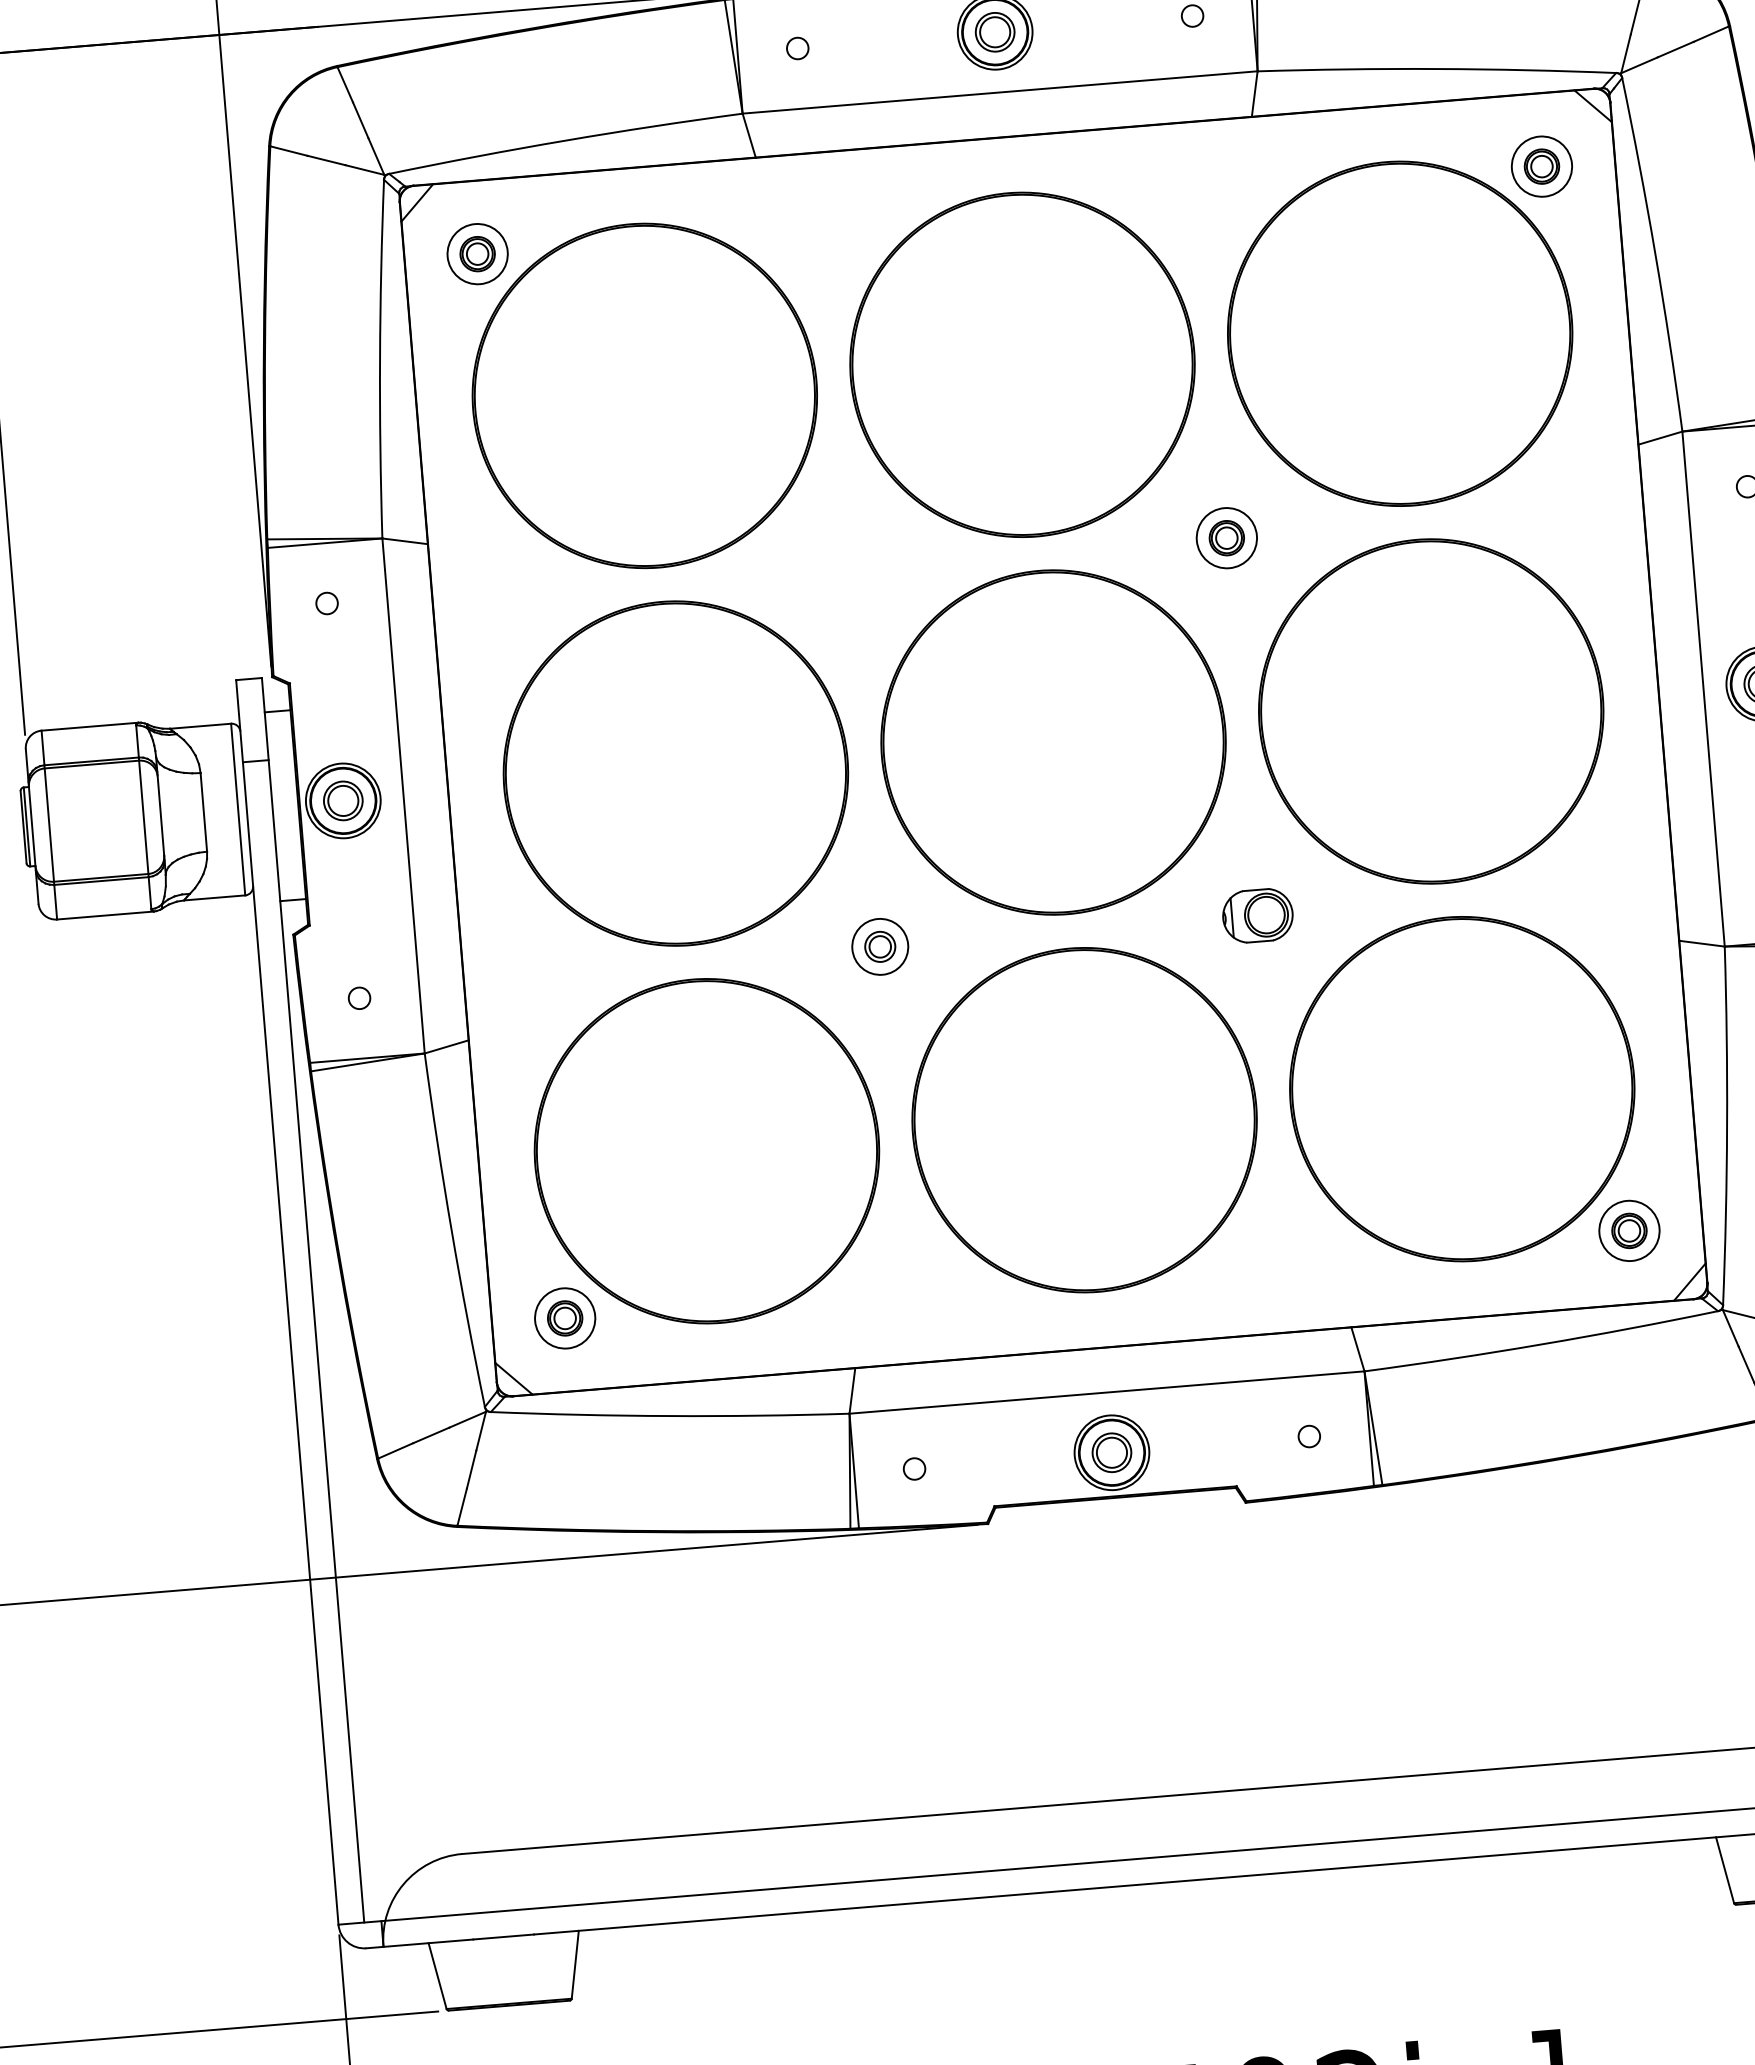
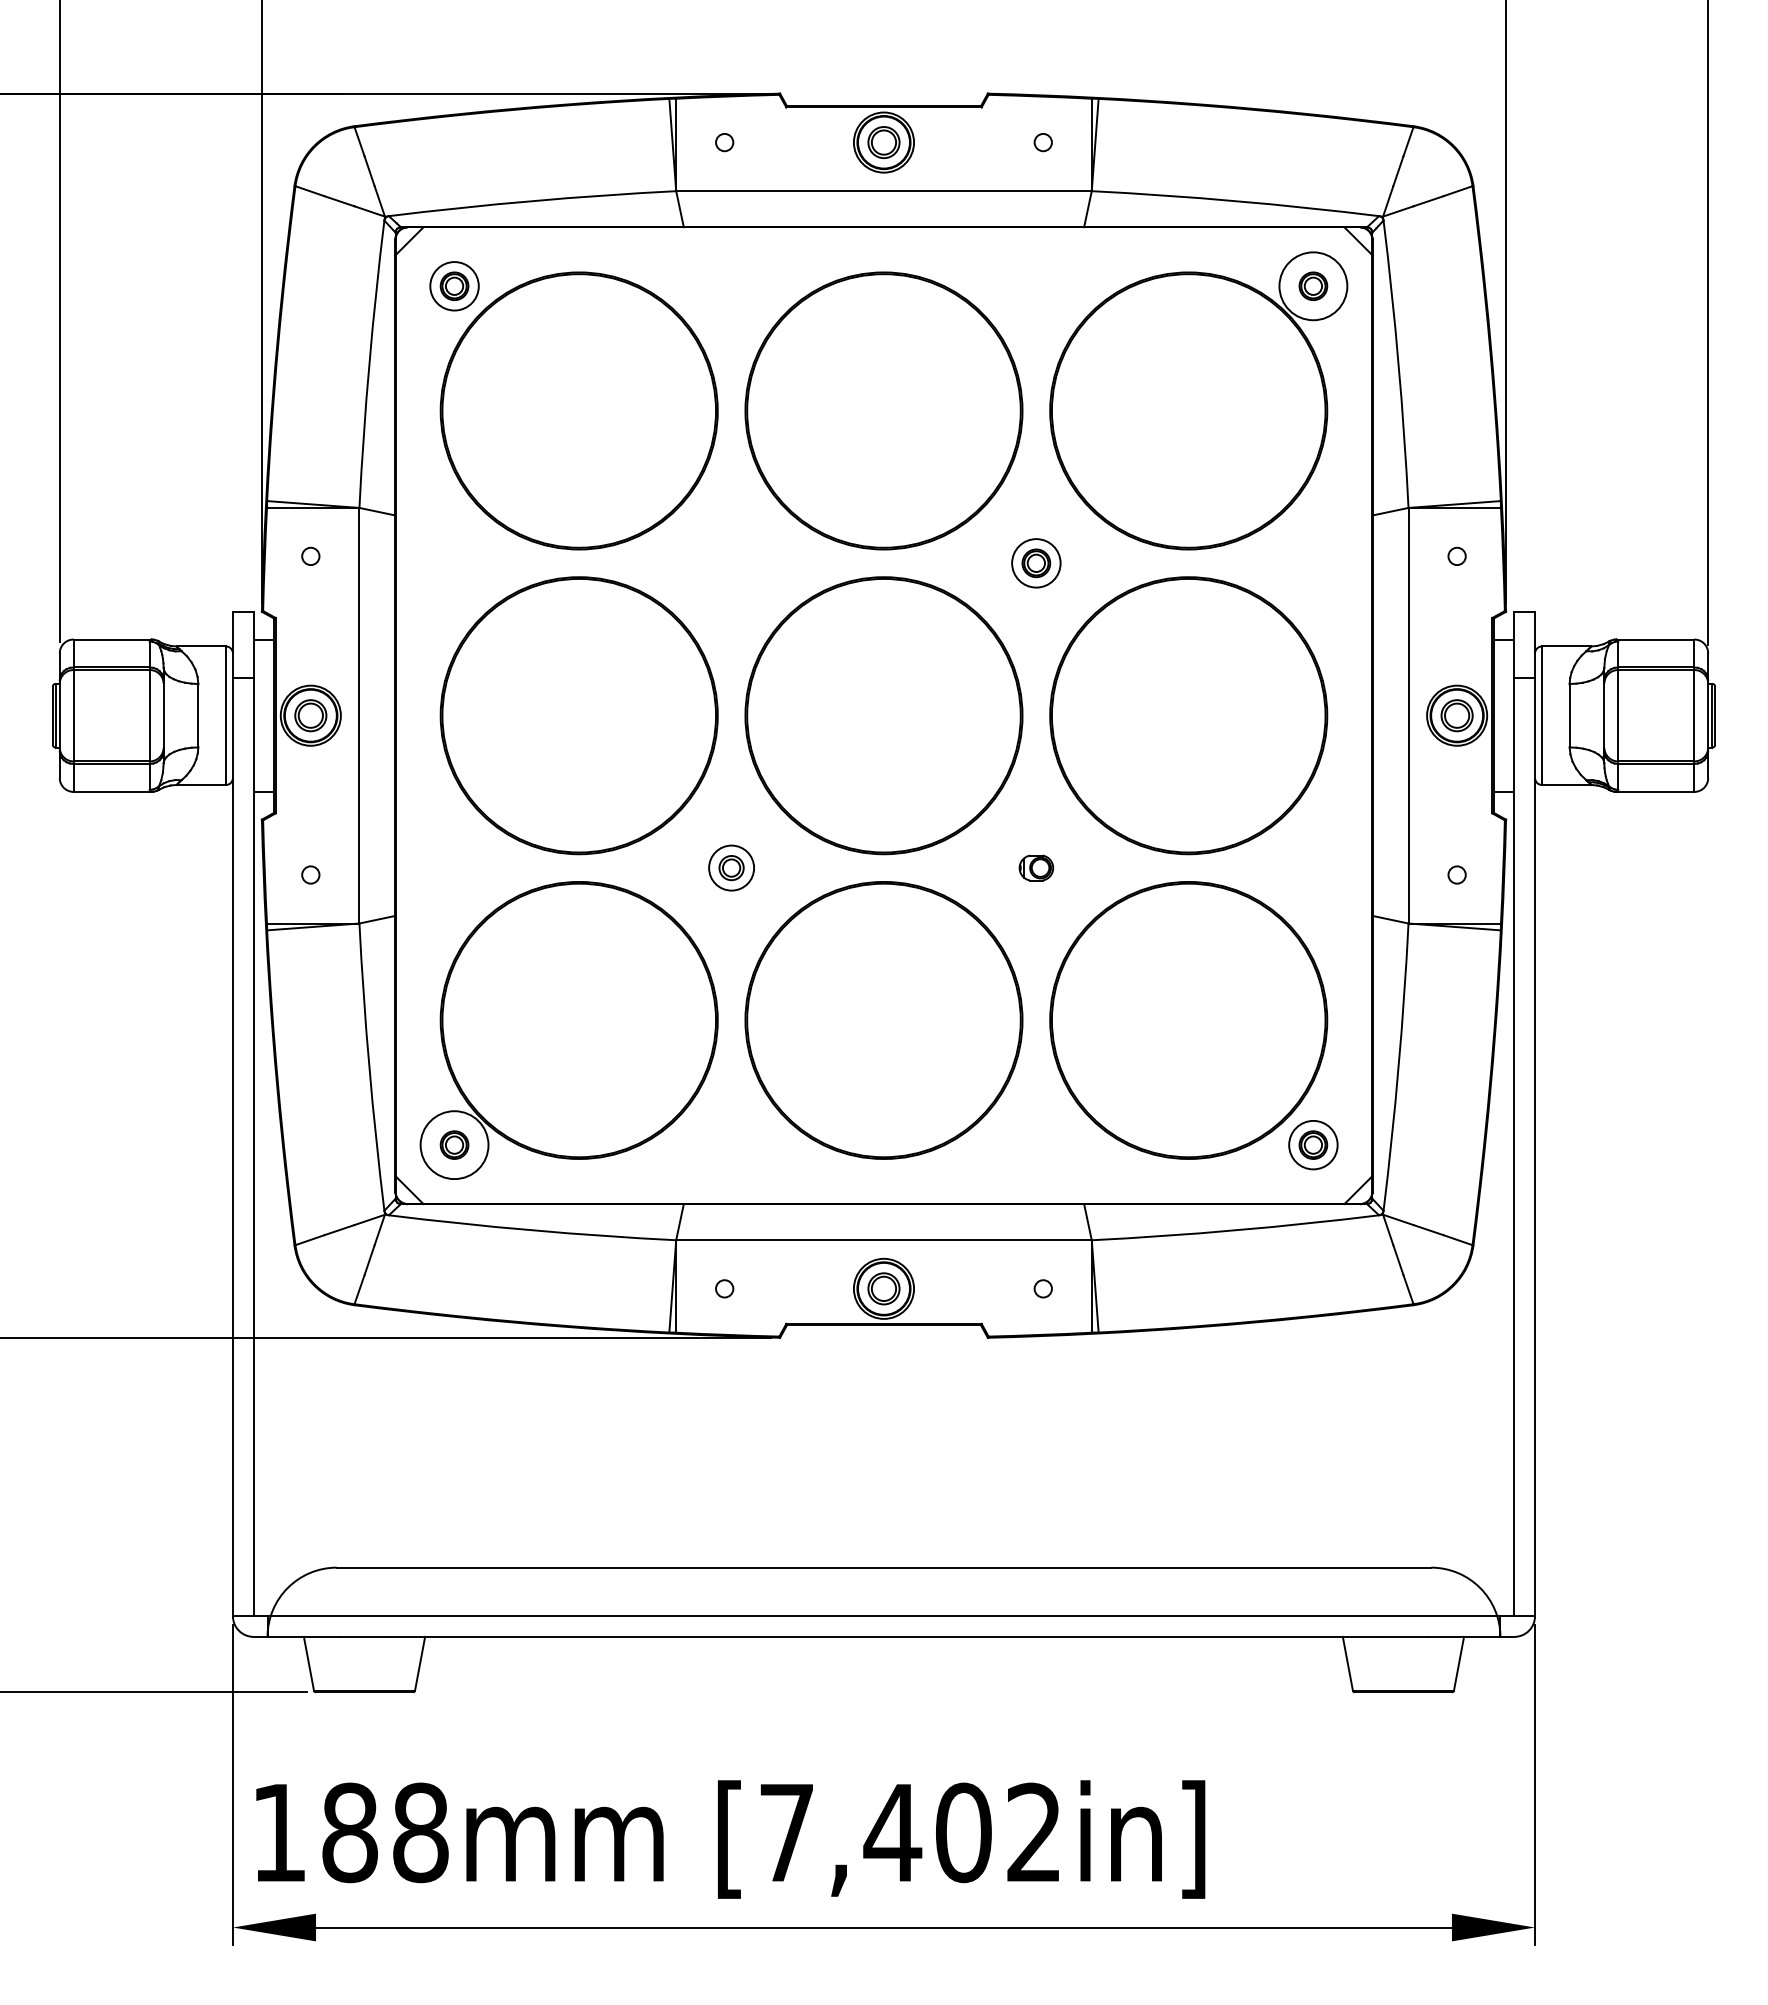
circle: (1542, 166) -> (1313, 286), size x1.4
part: (1258, 915) -> (1036, 867), size x0.6
circle: (565, 1317) -> (454, 1144), size x1.4

